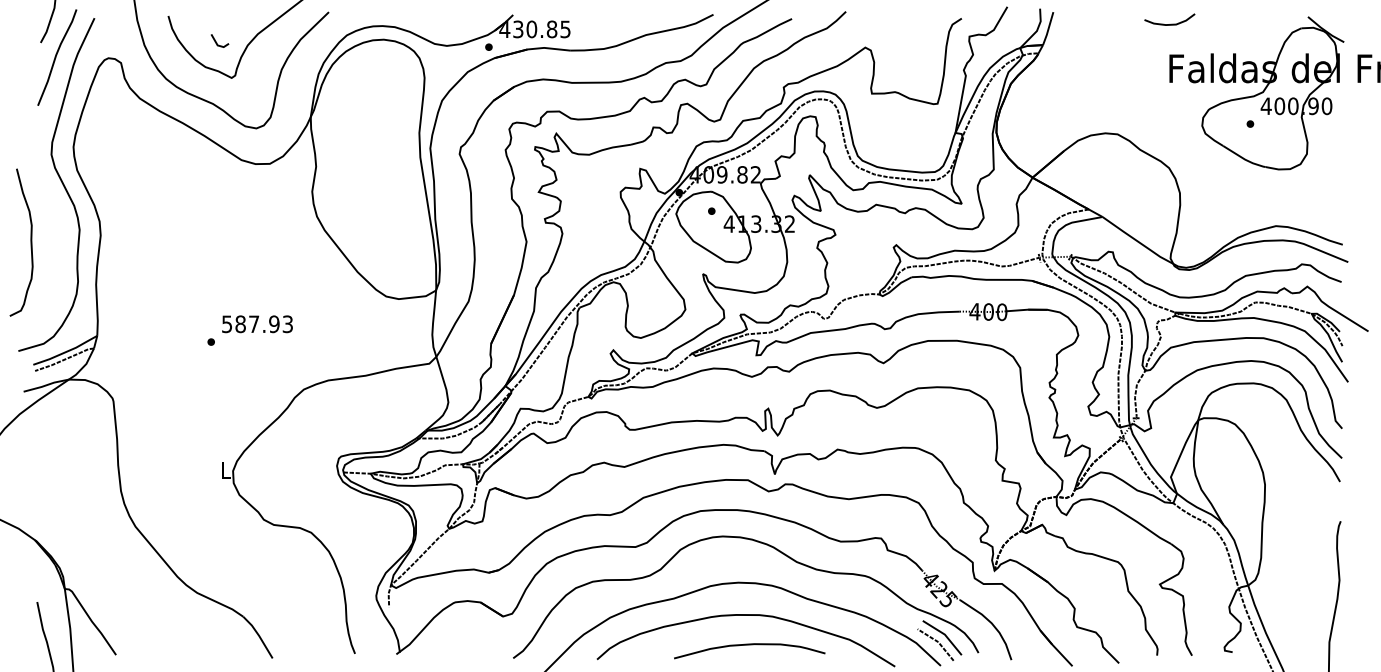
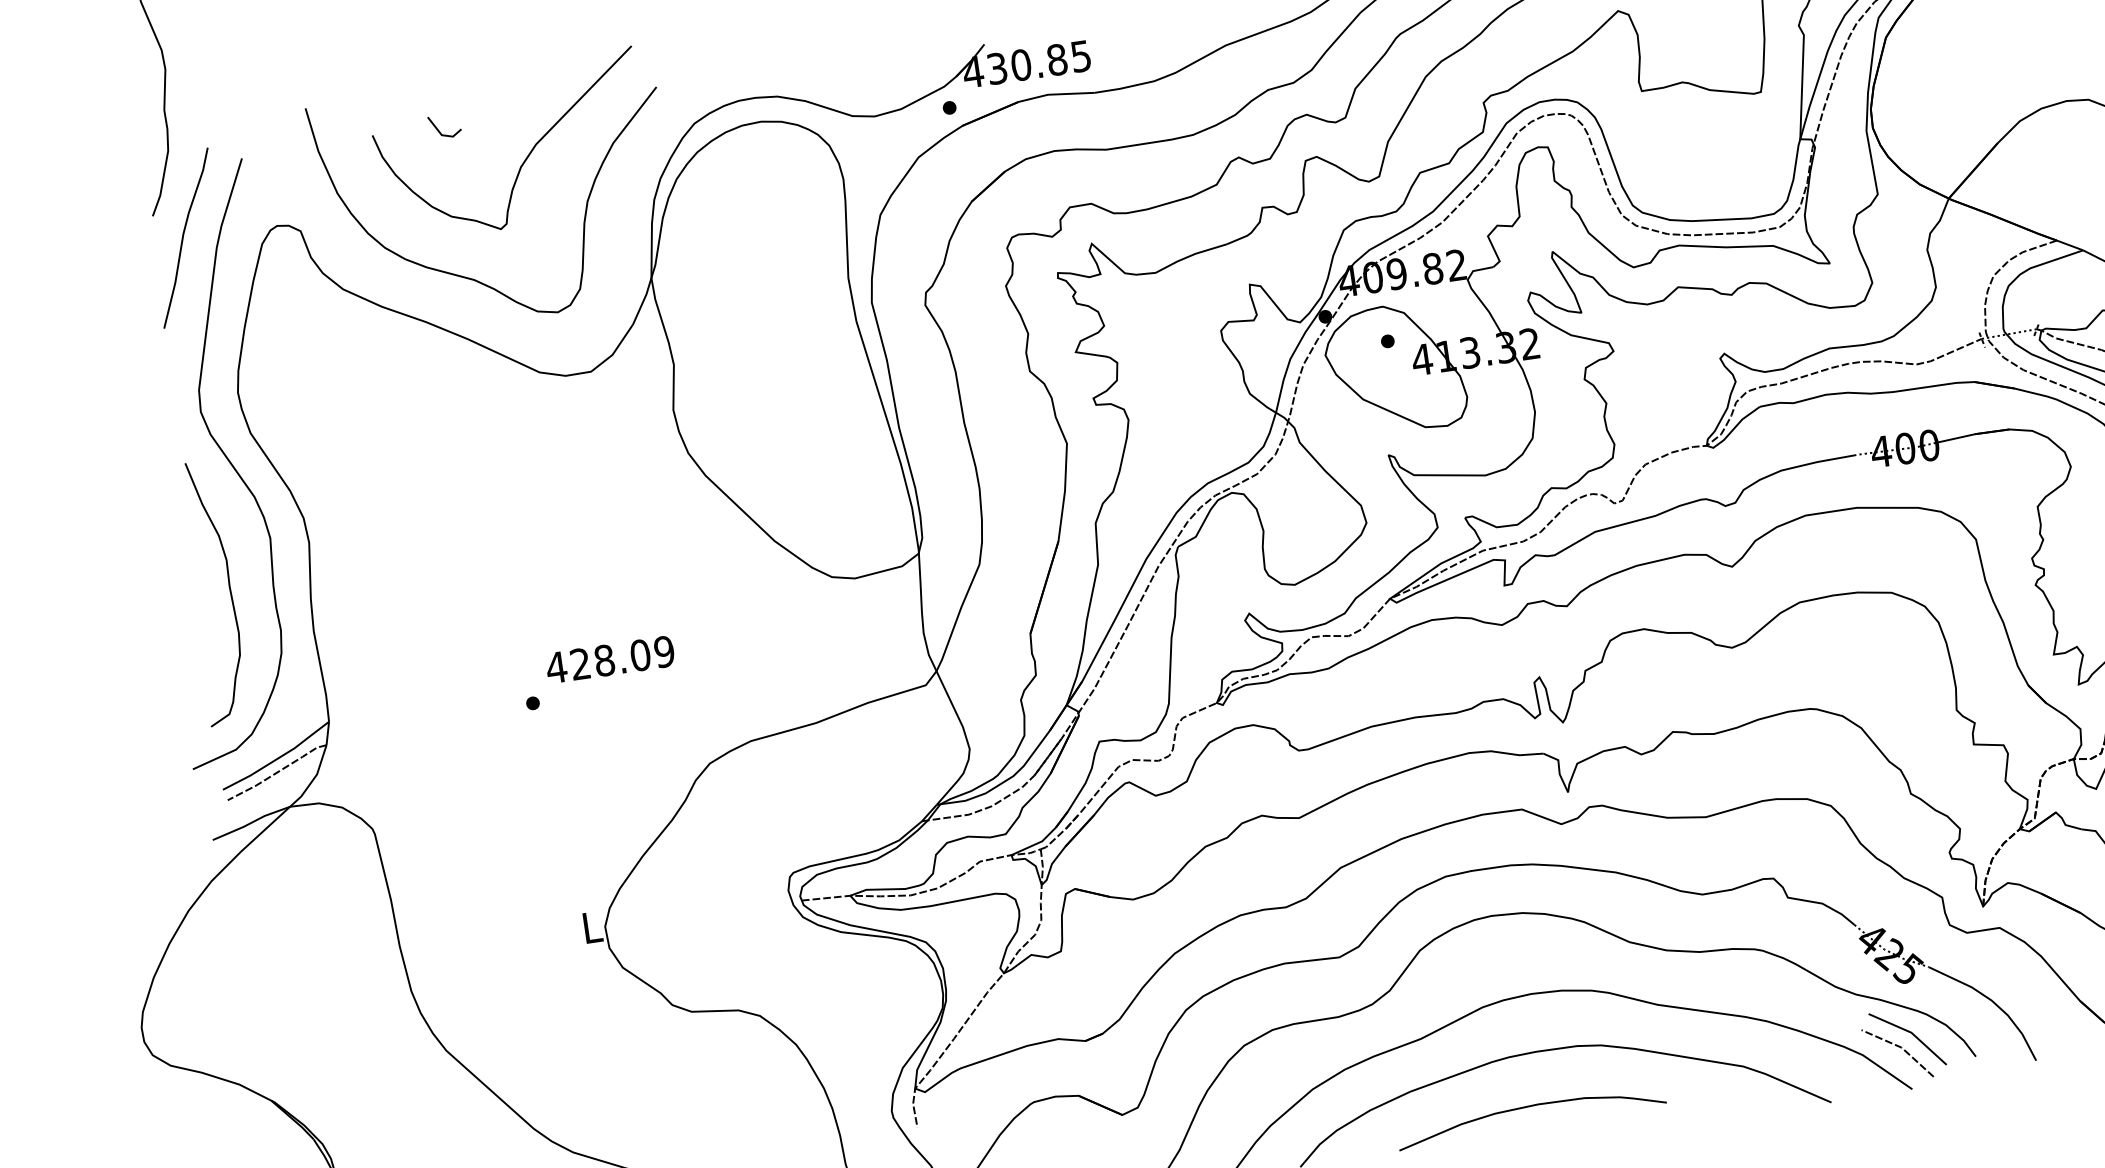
line: (217, 42) -> (440, 130), moved
curve: (30, 242) -> (228, 590), moved
text: (257, 324) -> (610, 660), 587.93 -> 428.09
curve: (749, 645) -> (1529, 1108), moved

